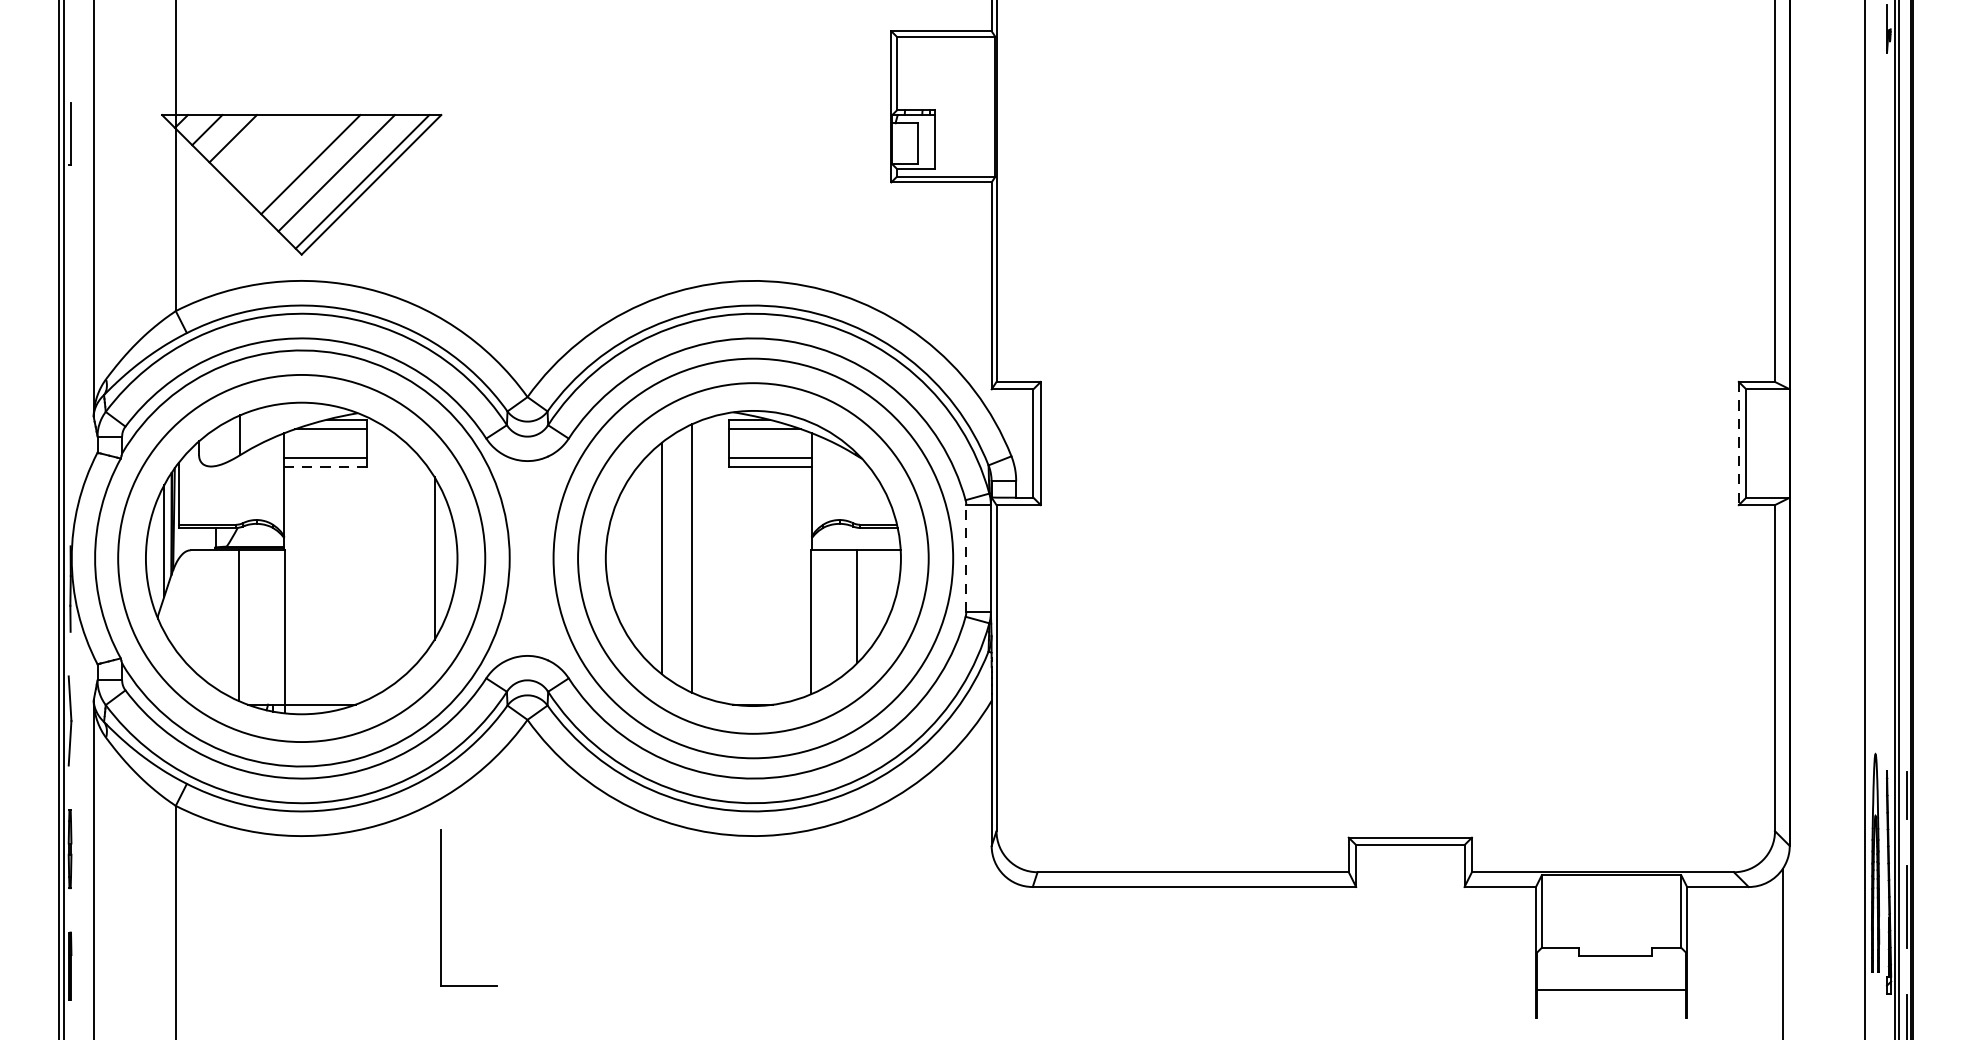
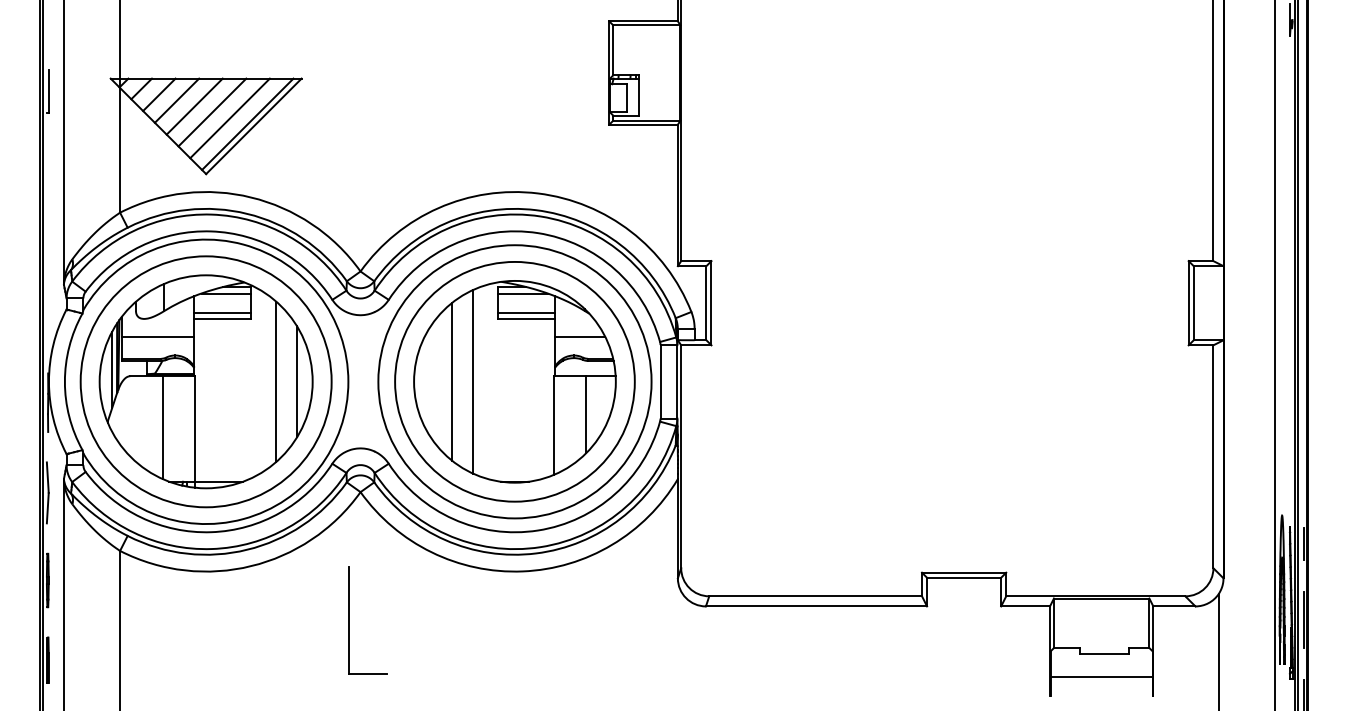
line: (258, 147) -> (176, 100), added
line: (284, 155) -> (194, 106), added
line: (1738, 443) -> (1188, 303), dashed -> solid
line: (325, 467) -> (222, 319), dashed -> solid
line: (230, 492) -> (157, 336), added
line: (847, 492) -> (579, 336), added
line: (404, 558) -> (276, 381), added
line: (966, 558) -> (660, 381), dashed -> solid
part: (441, 907) -> (349, 620), moved

